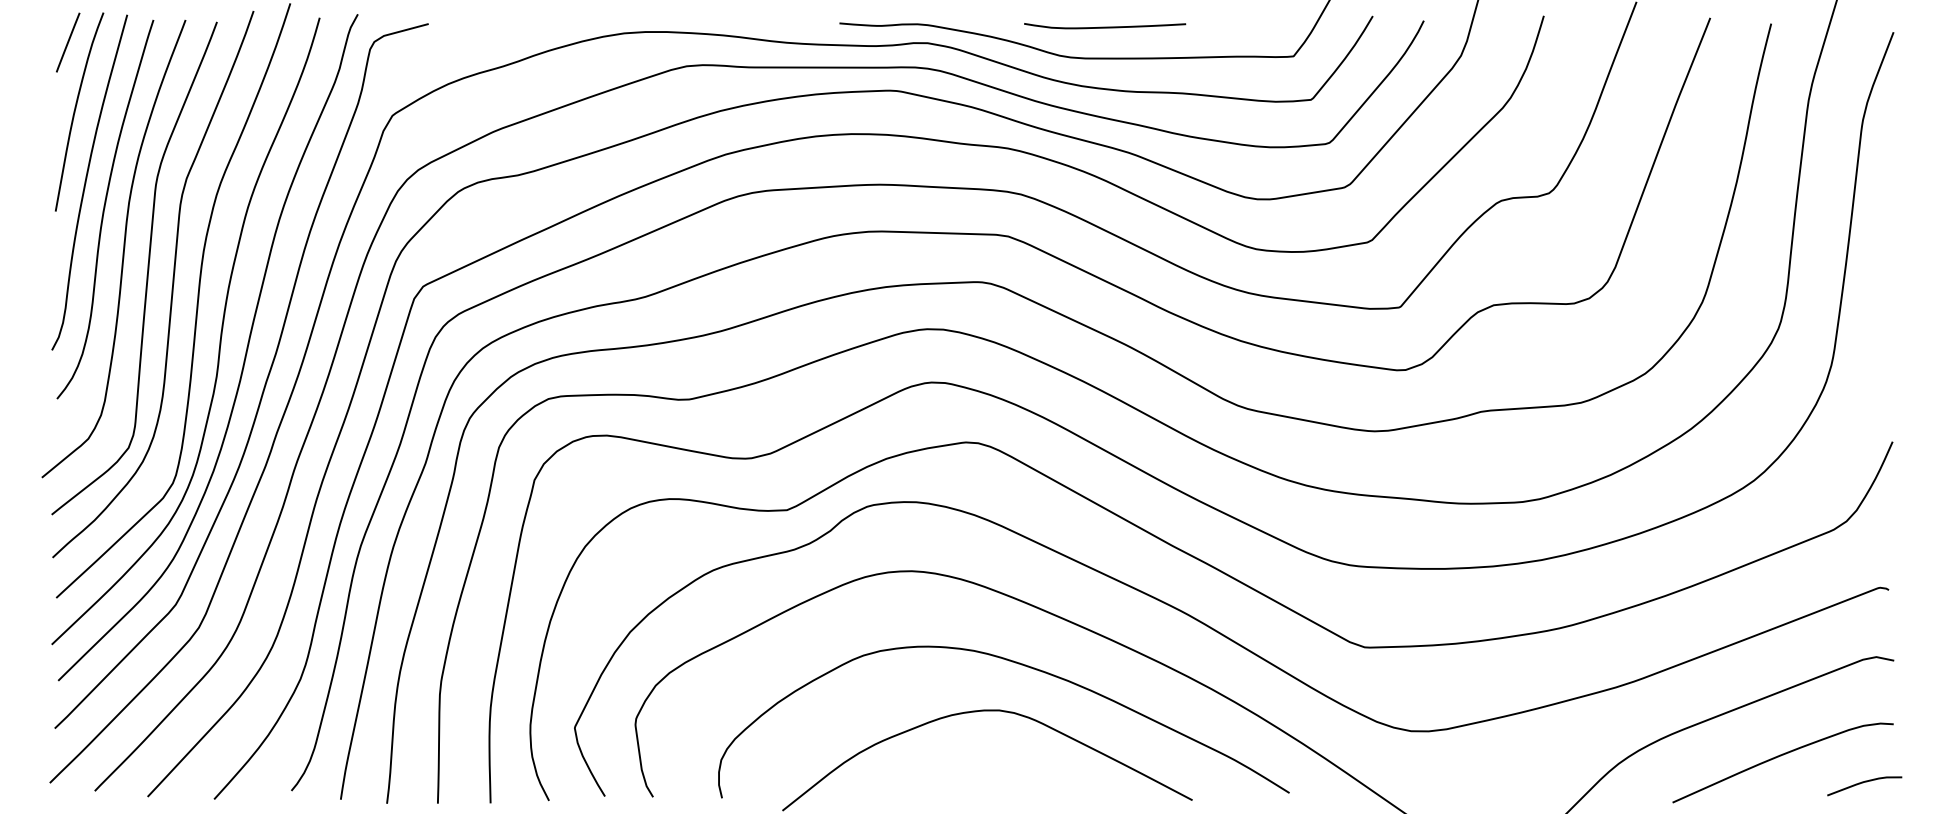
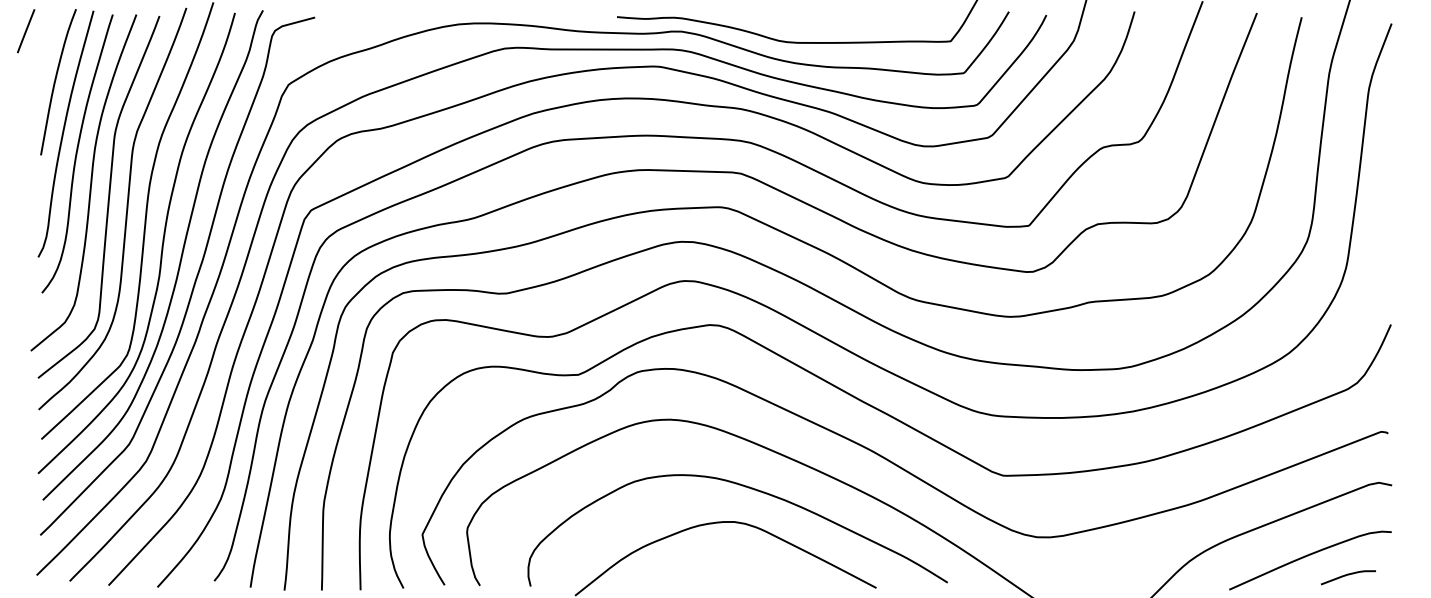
curve: (1104, 26) -> (811, 19), removed
line: (68, 43) -> (26, 31), moved
curve: (1864, 783) -> (1348, 575), moved

